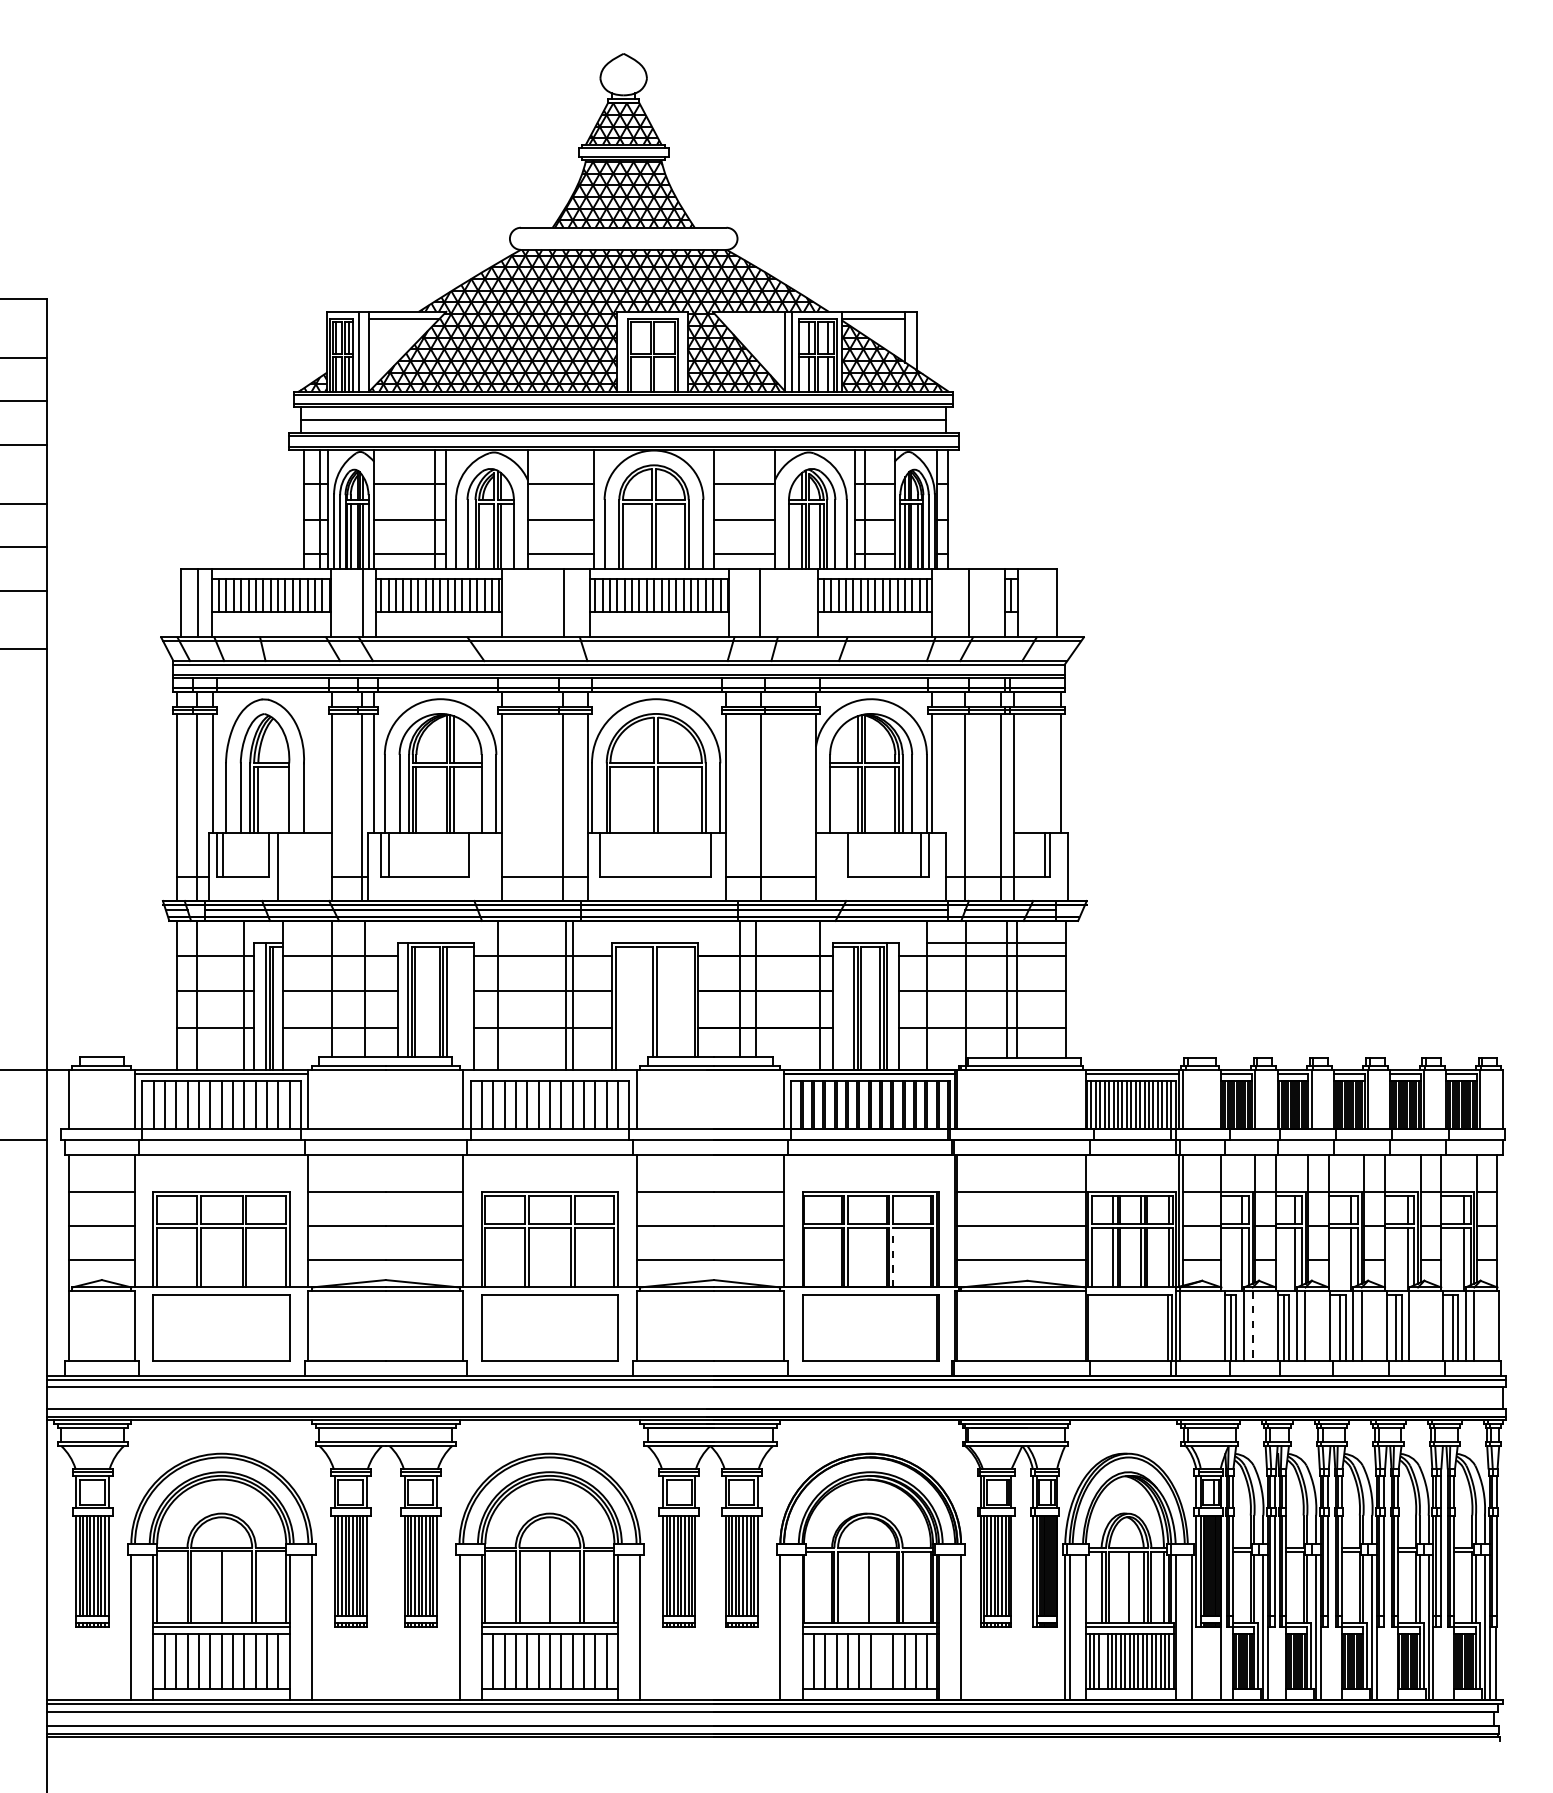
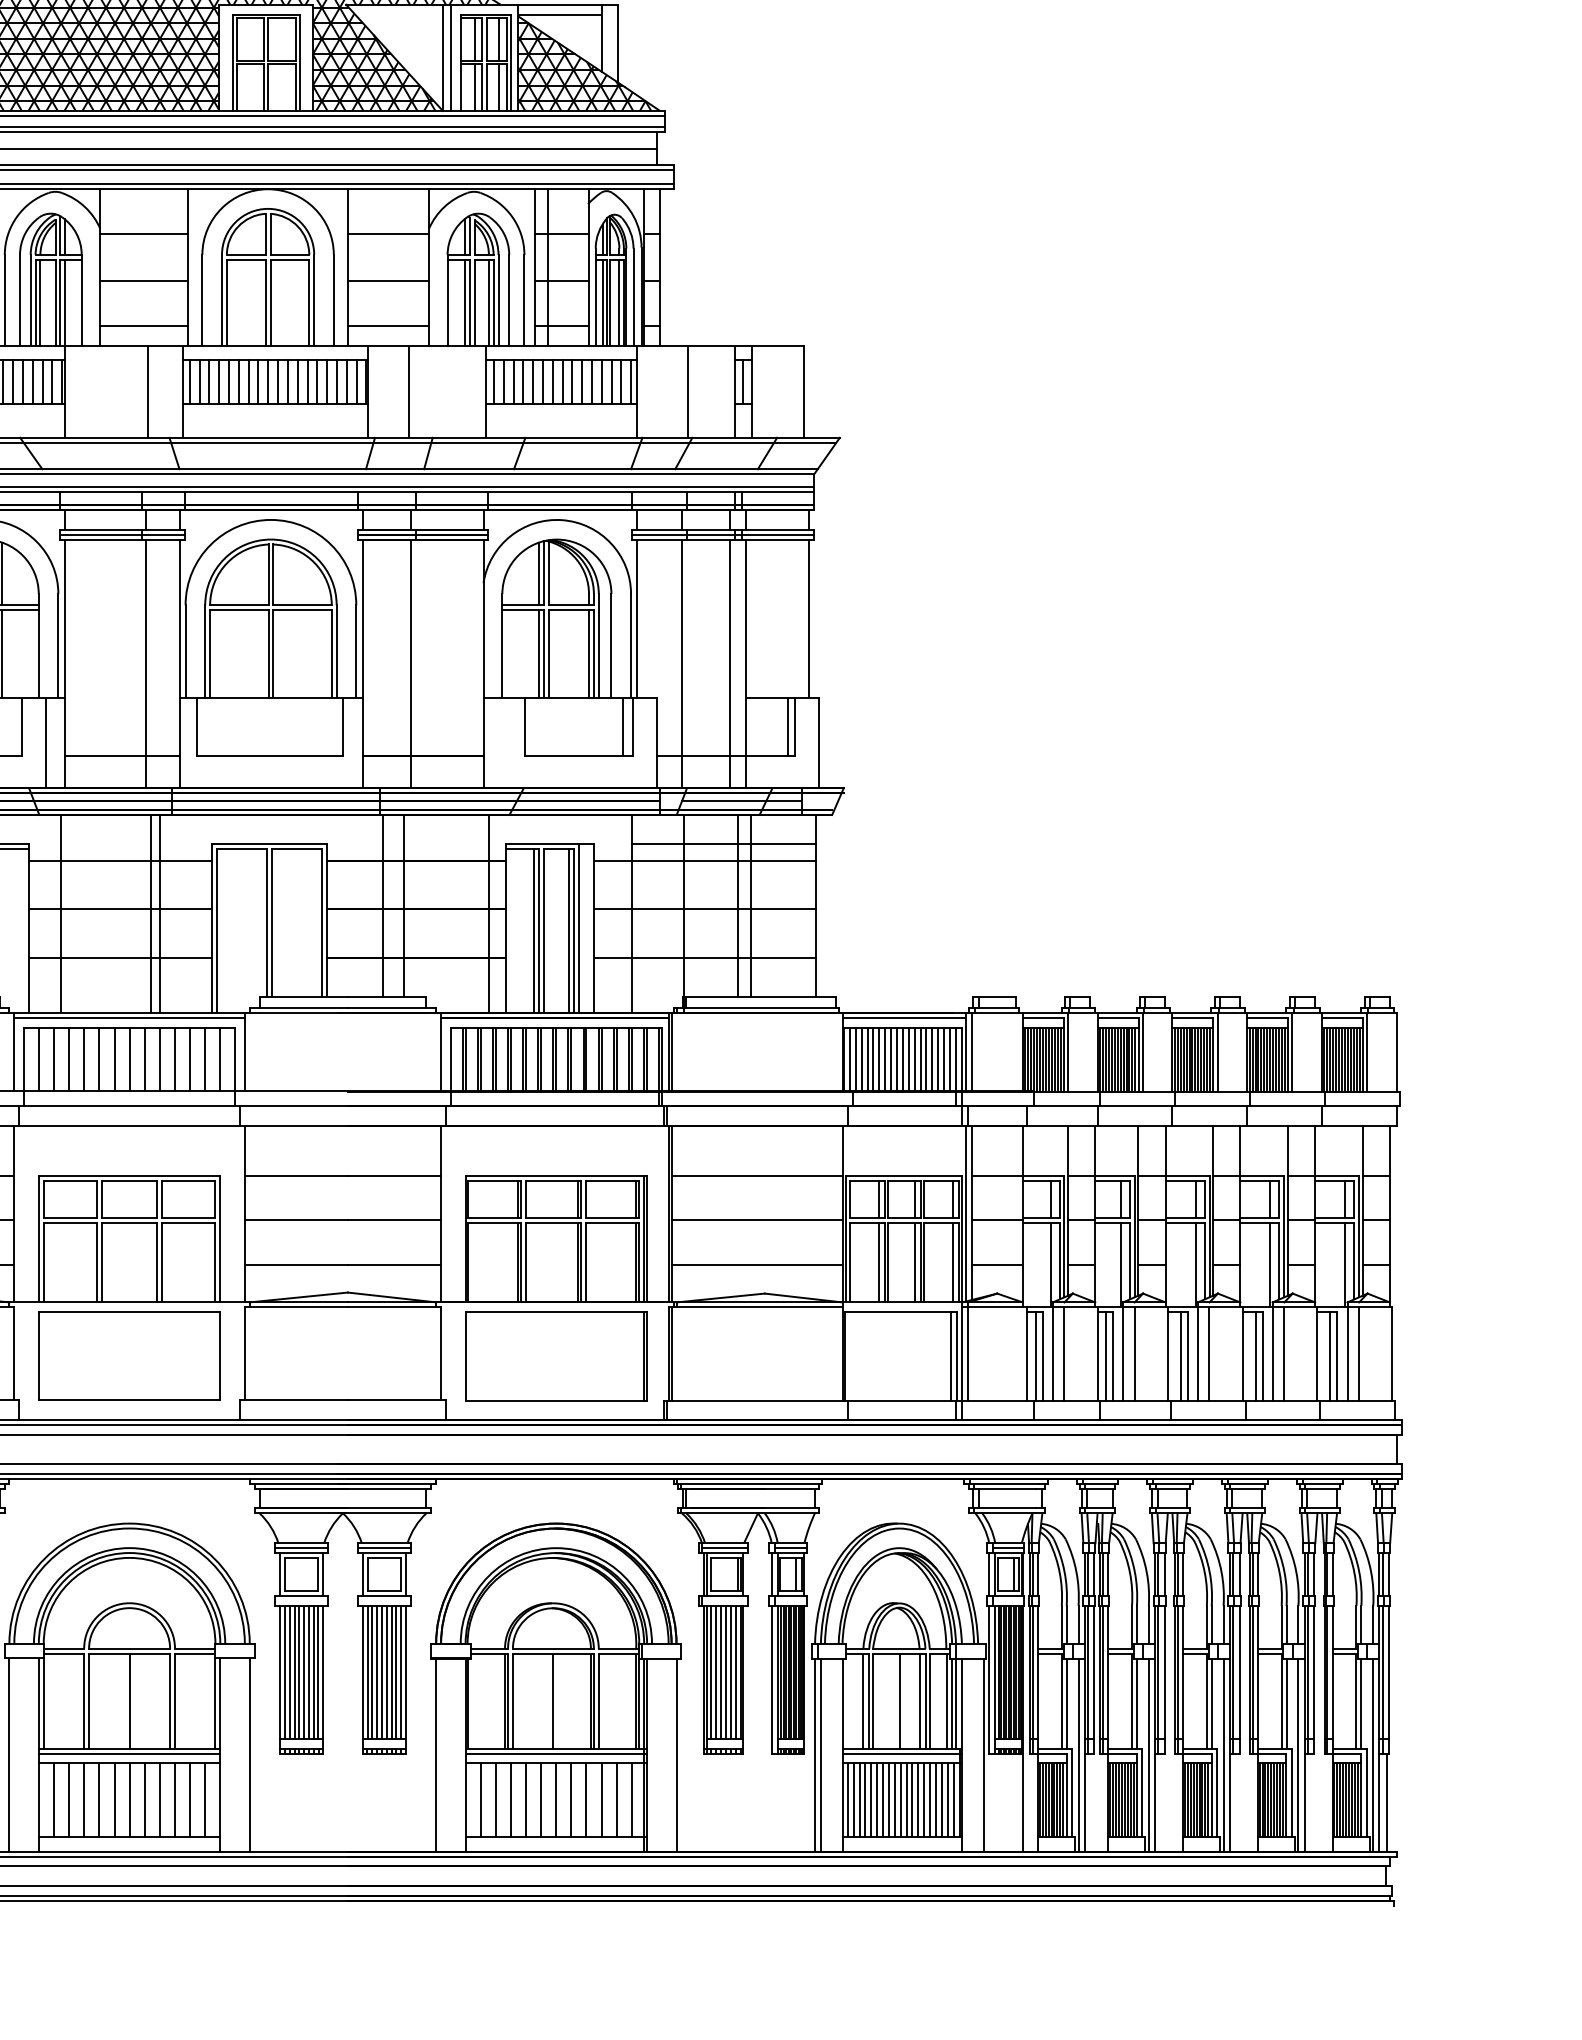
line: (482, 535) -> (39, 302), added
line: (486, 866) -> (45, 742), added
line: (549, 1073) -> (129, 1017), added
line: (893, 1257) -> (586, 1262), dashed -> solid
line: (1252, 1326) -> (1064, 1354), dashed -> solid
line: (1417, 1326) -> (1283, 1354), added
line: (882, 1661) -> (571, 1799), added
line: (1103, 1661) -> (865, 1799), added

